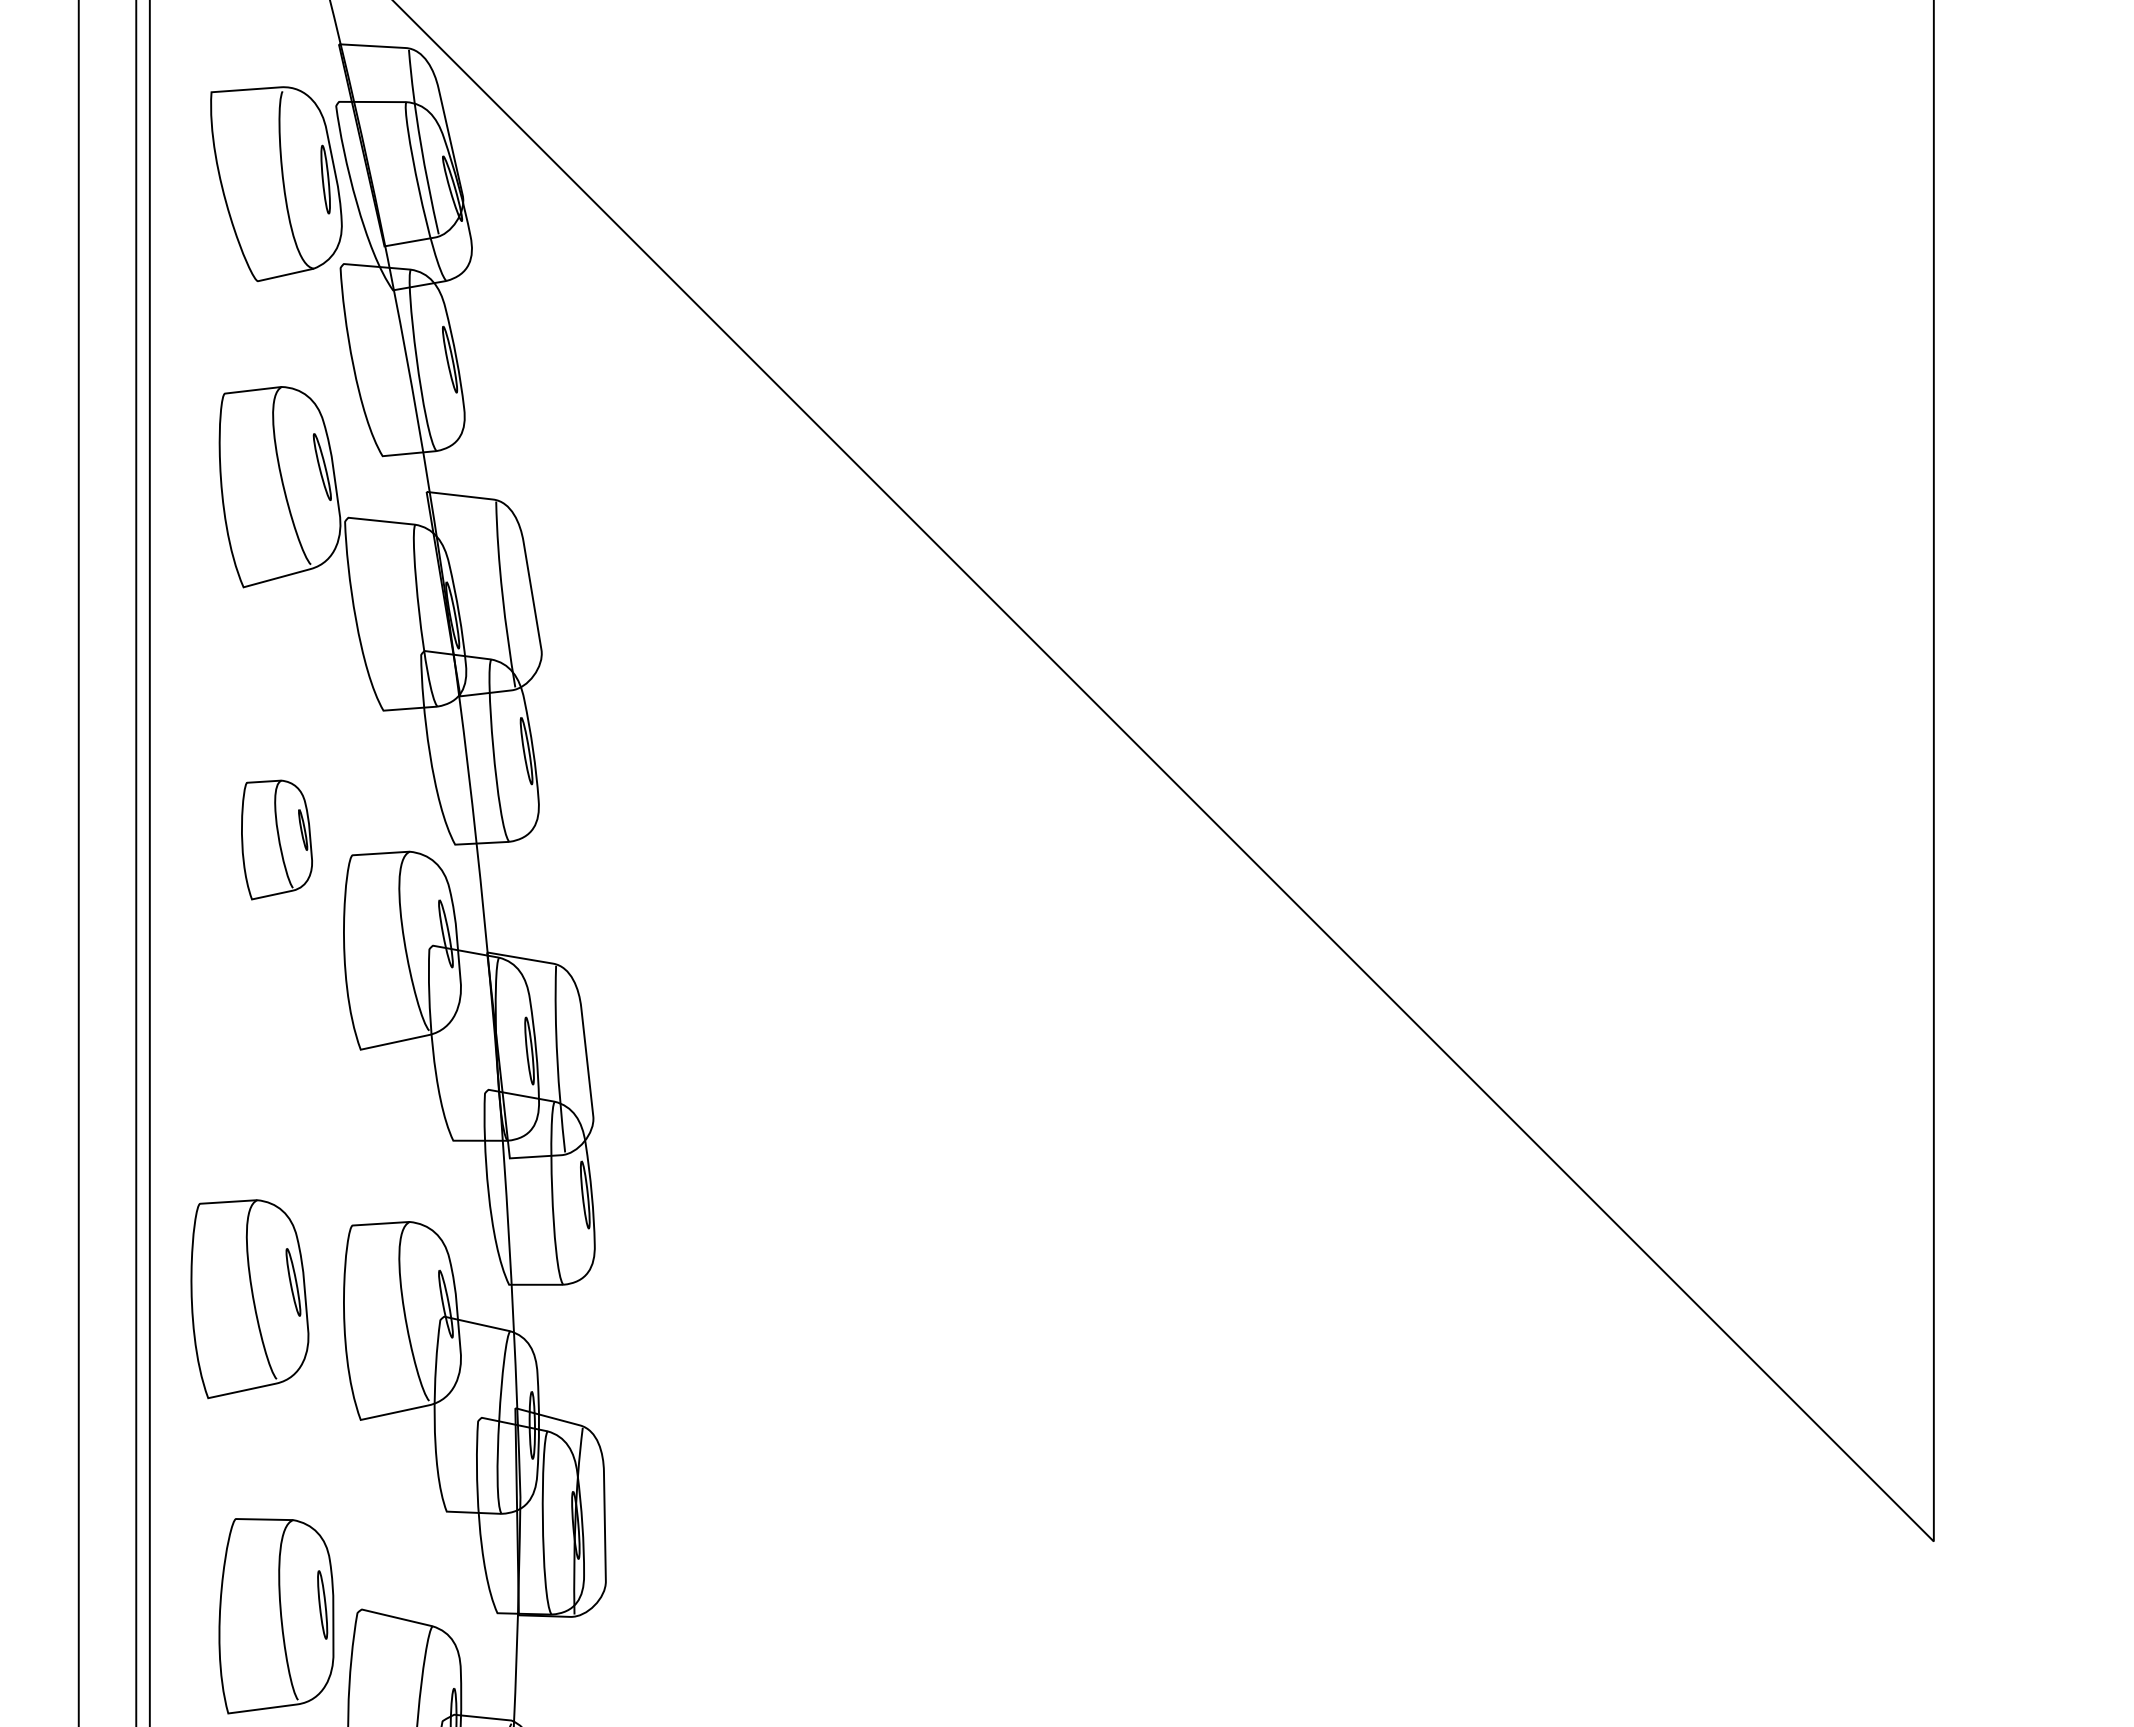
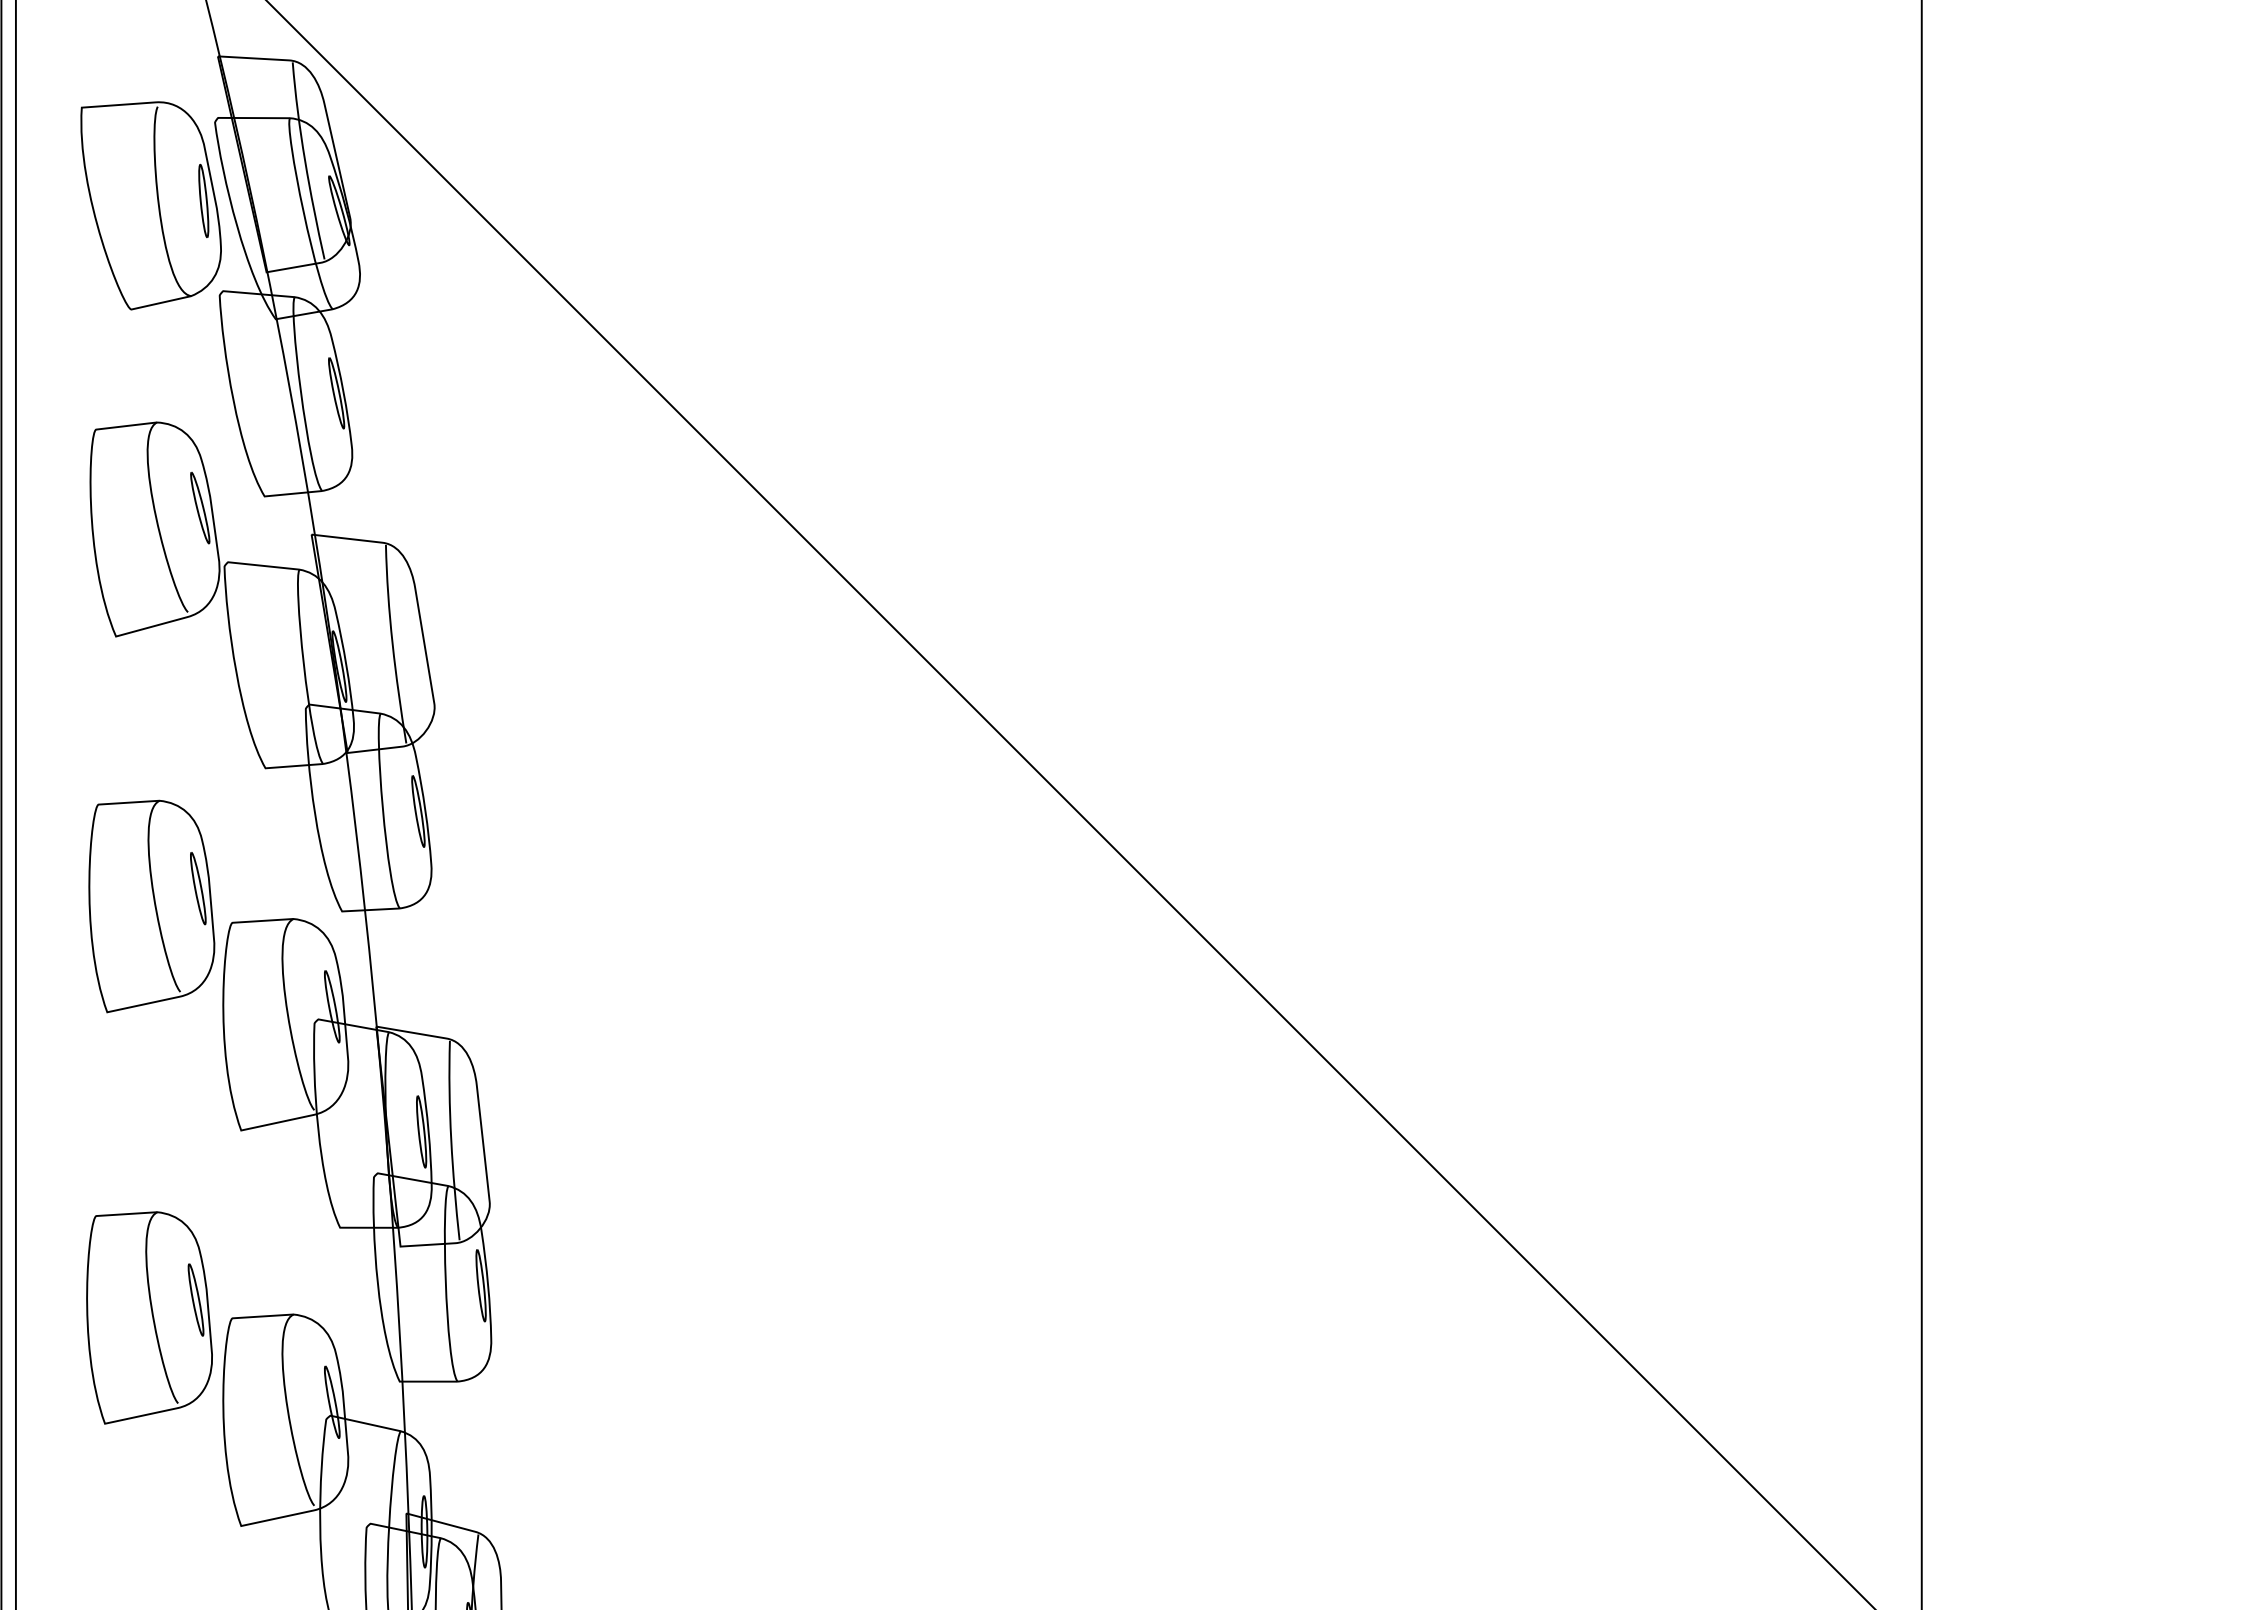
part: (276, 839) -> (151, 905), size x1.67
part: (249, 1299) -> (149, 1318), moved

